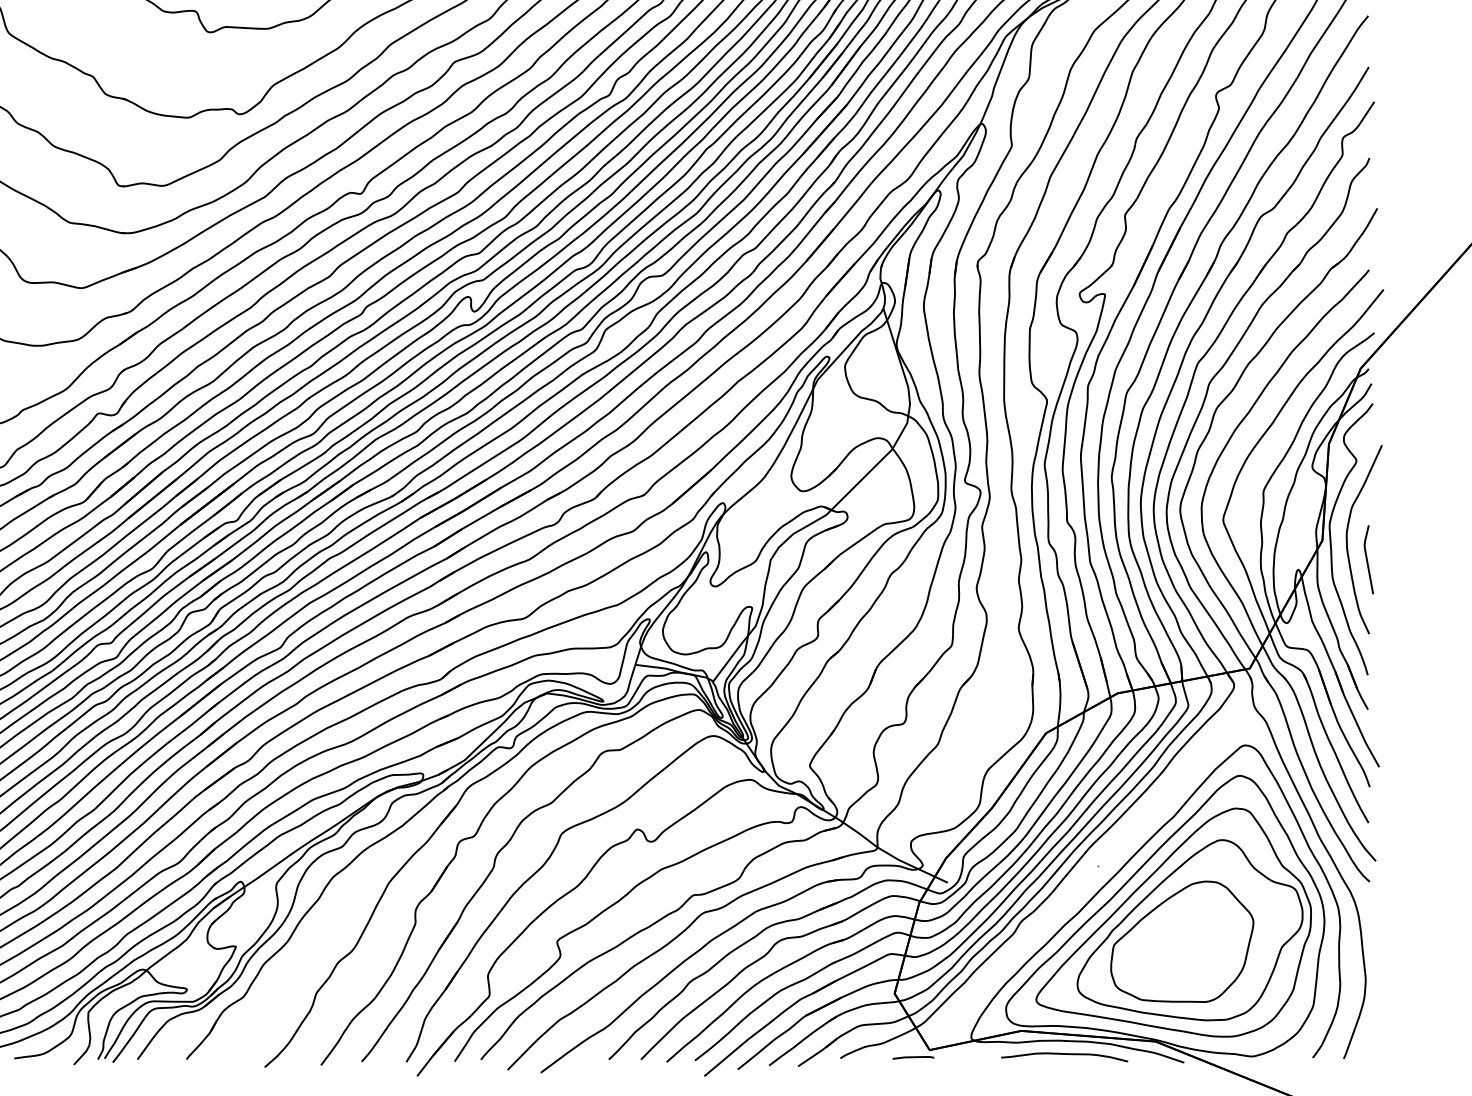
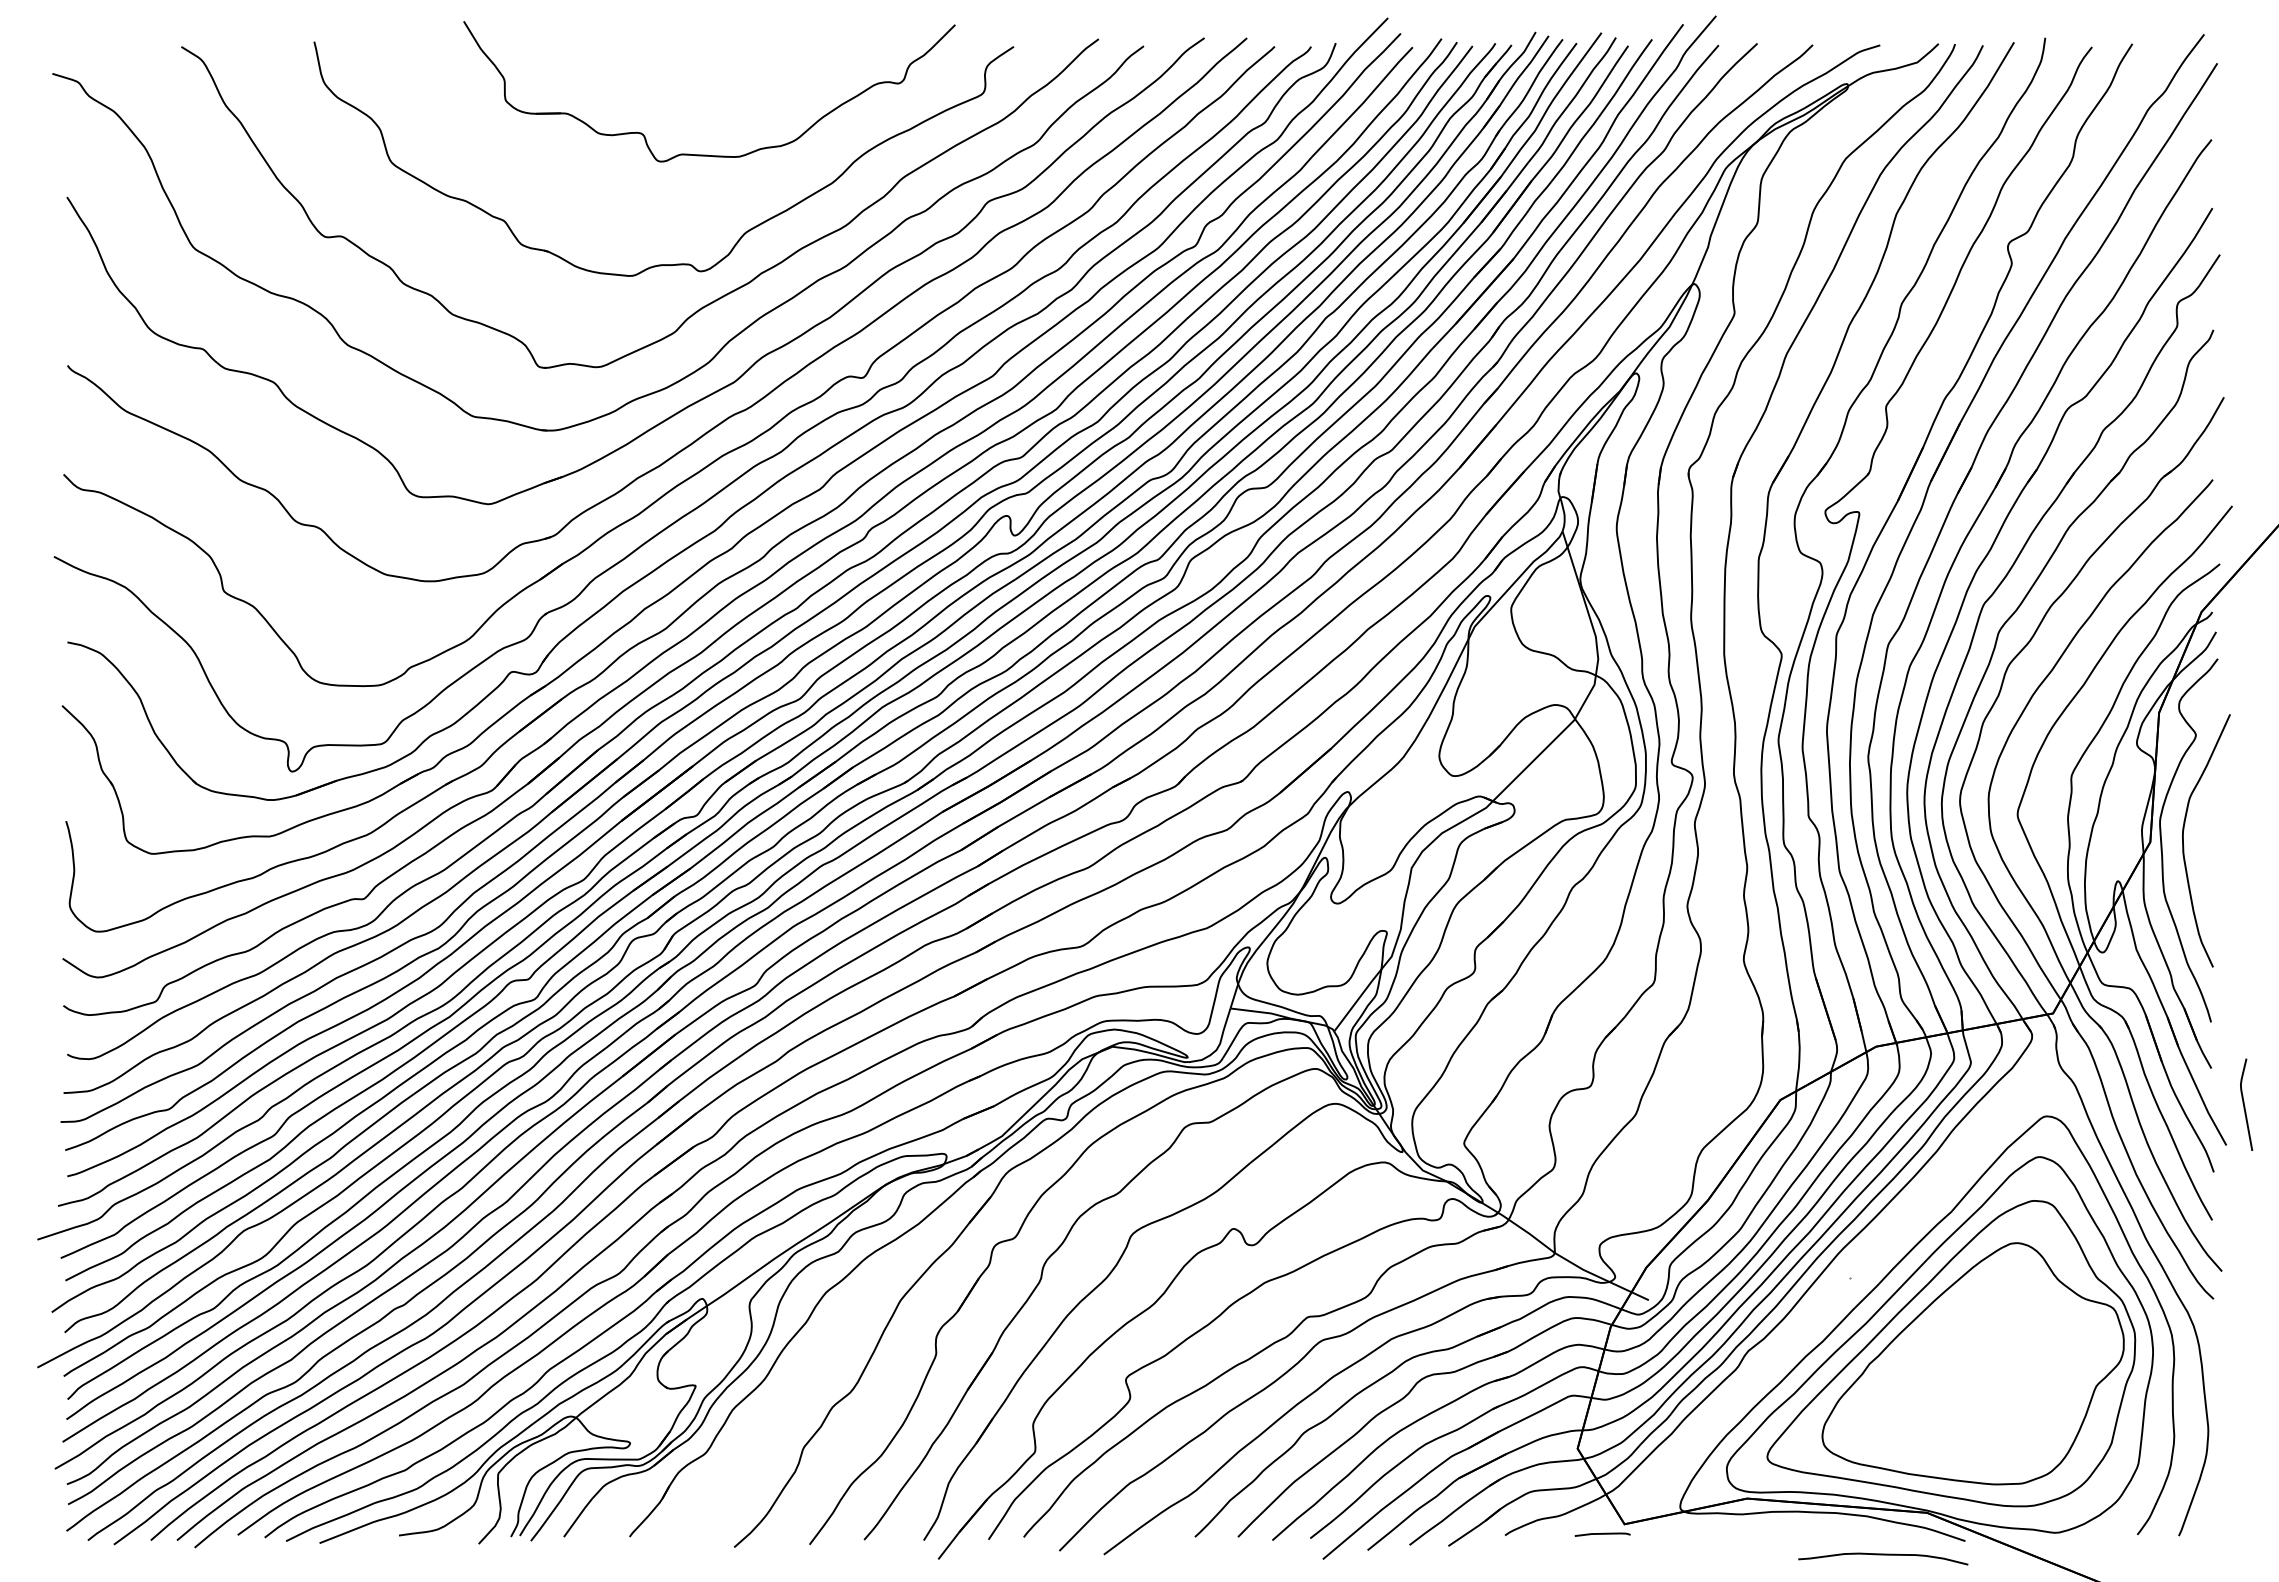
line: (1367, 559) -> (2244, 1104), moved
part: (1182, 941) -> (1962, 1378), removed
curve: (1064, 1054) -> (1883, 1555), moved

